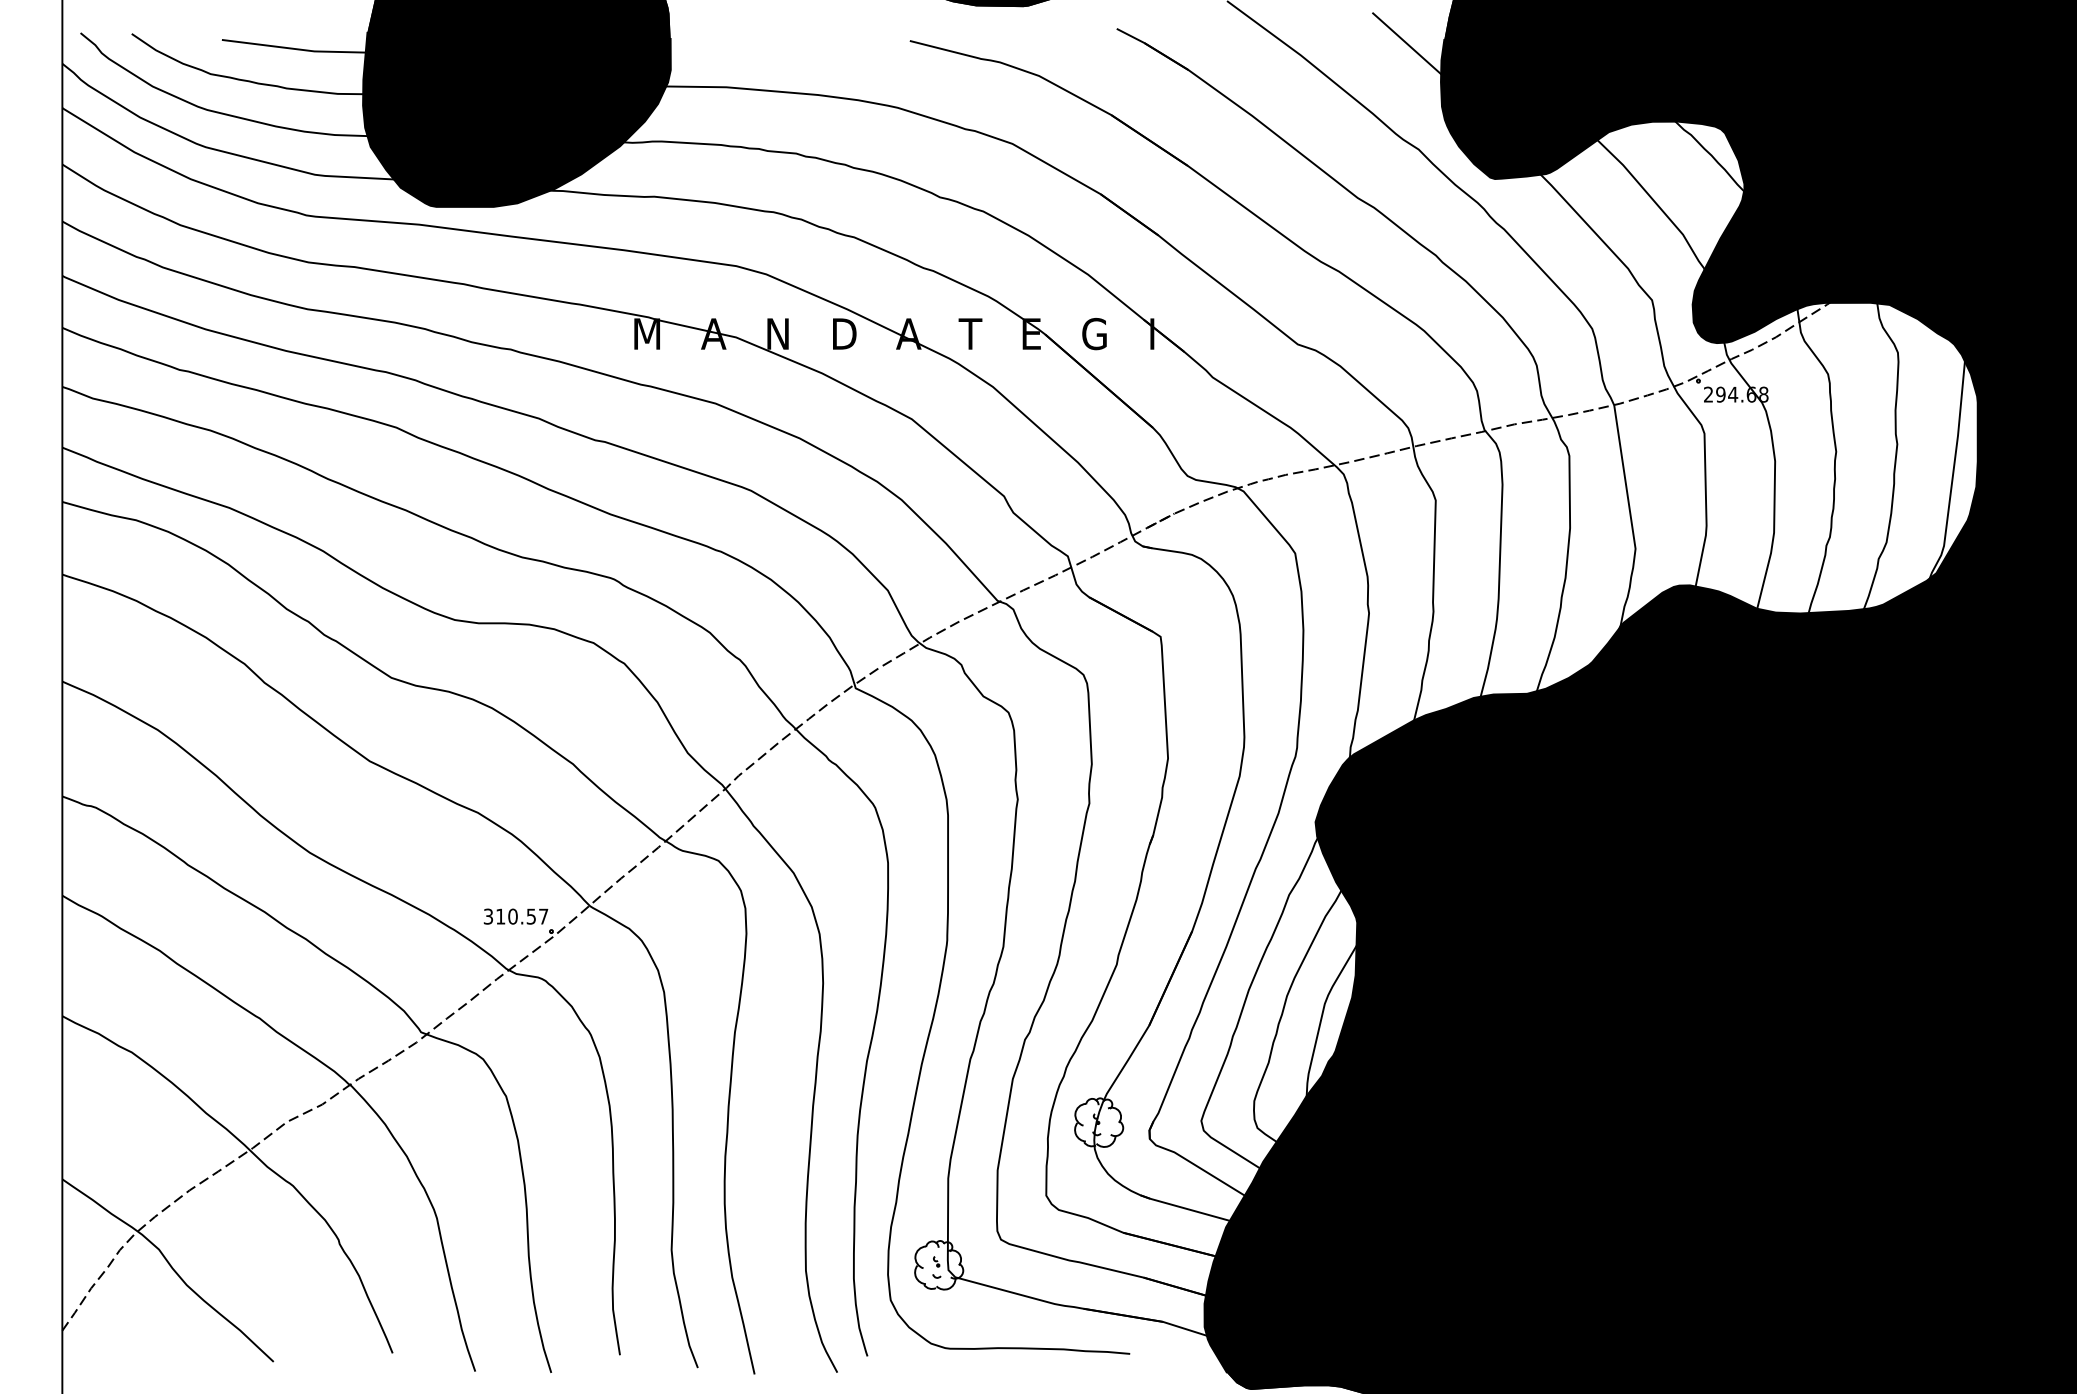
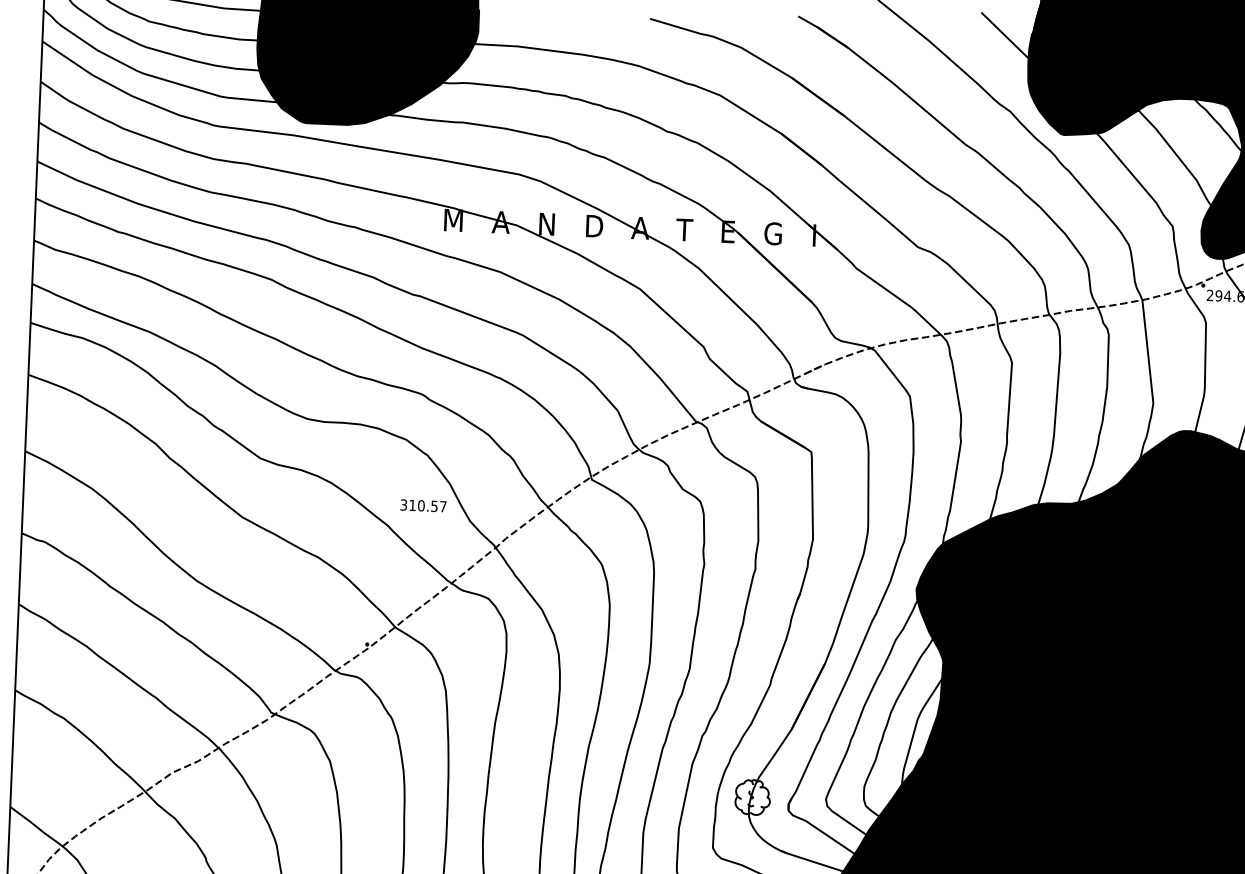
text: (515, 916) -> (423, 505), moved

